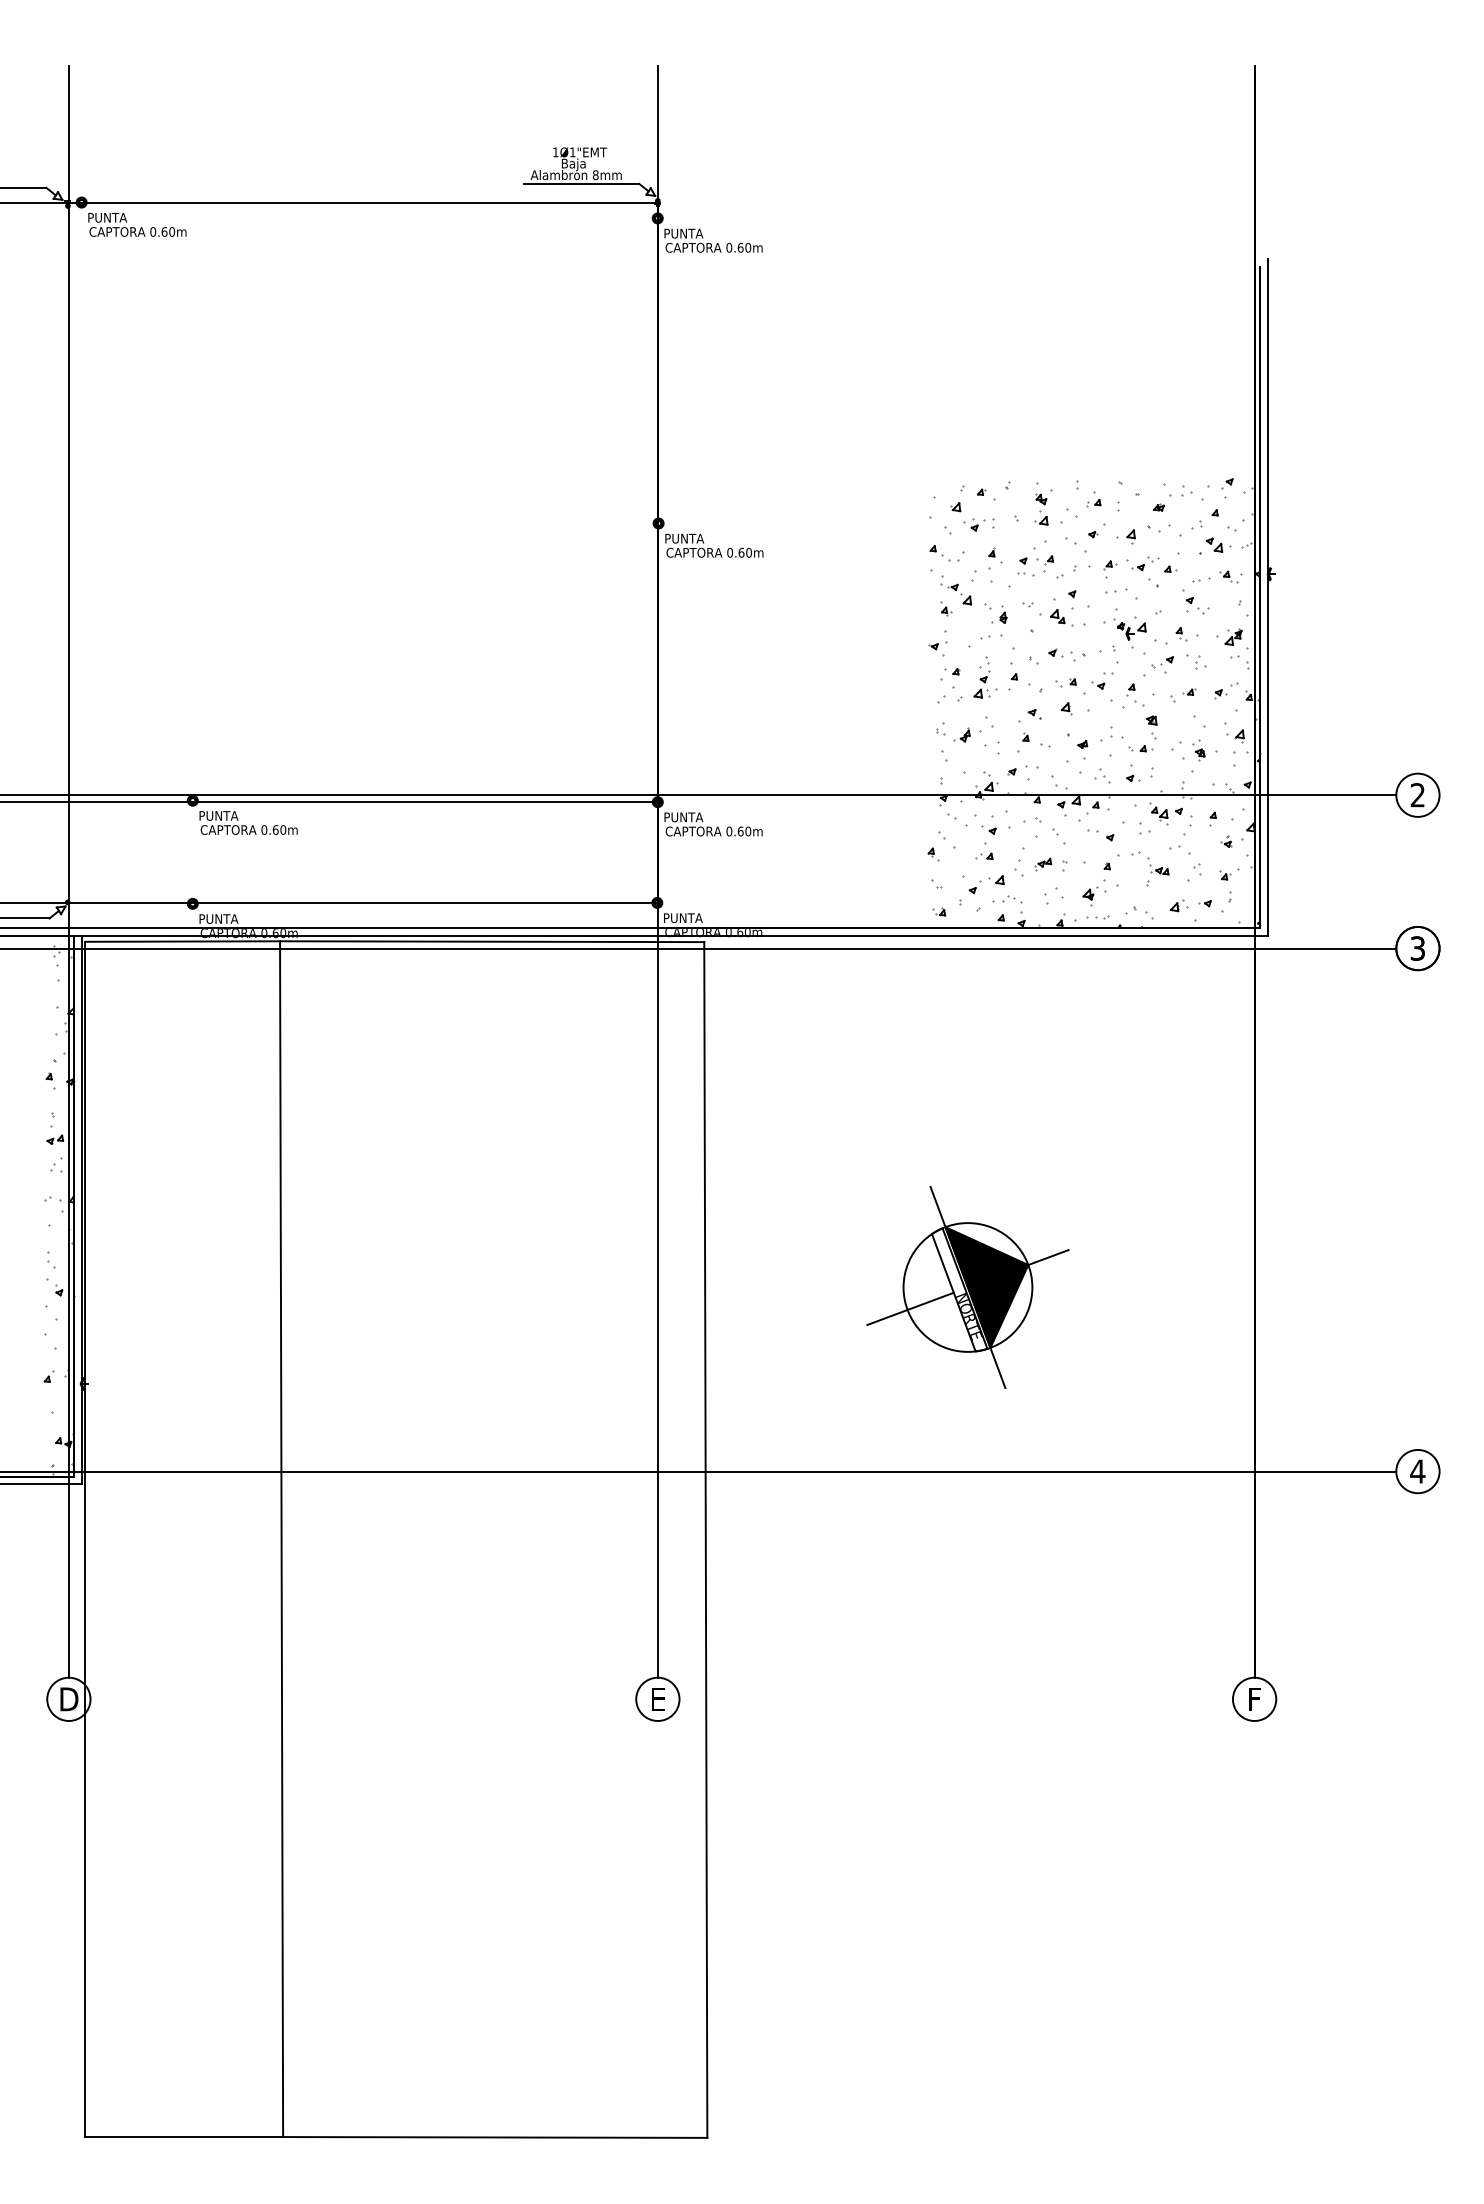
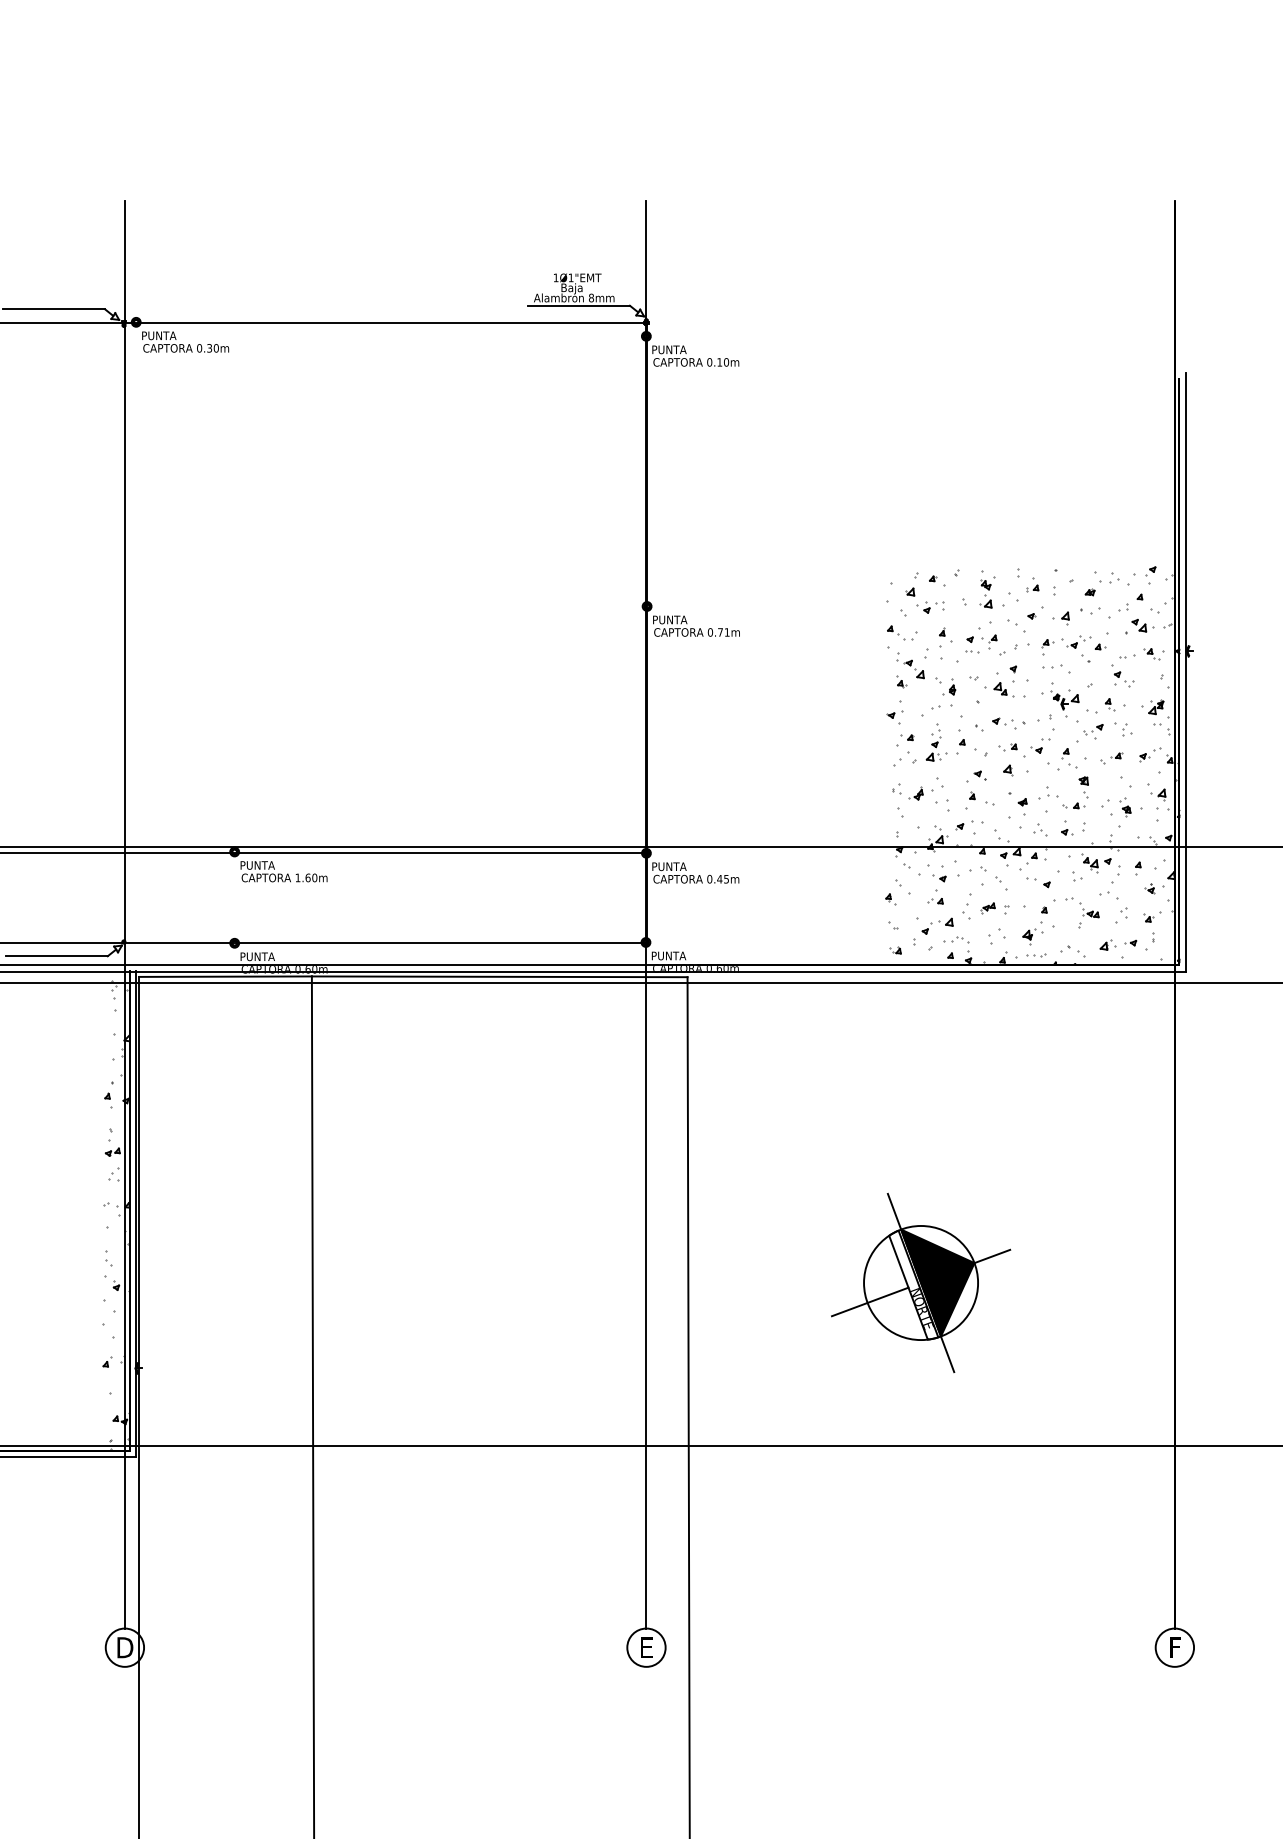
text: (164, 231) -> (209, 347), 0.60m -> 0.30m
text: (740, 247) -> (719, 362), 0.60m -> 0.10m
text: (744, 552) -> (723, 632), 0.60m -> 0.71m
text: (264, 829) -> (298, 877), 0.60m -> 1.60m
text: (744, 831) -> (723, 879), 0.60m -> 0.45m

